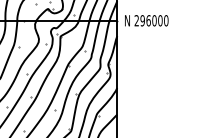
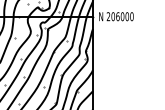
text: (142, 20) -> (113, 16), 296000 -> 206000

